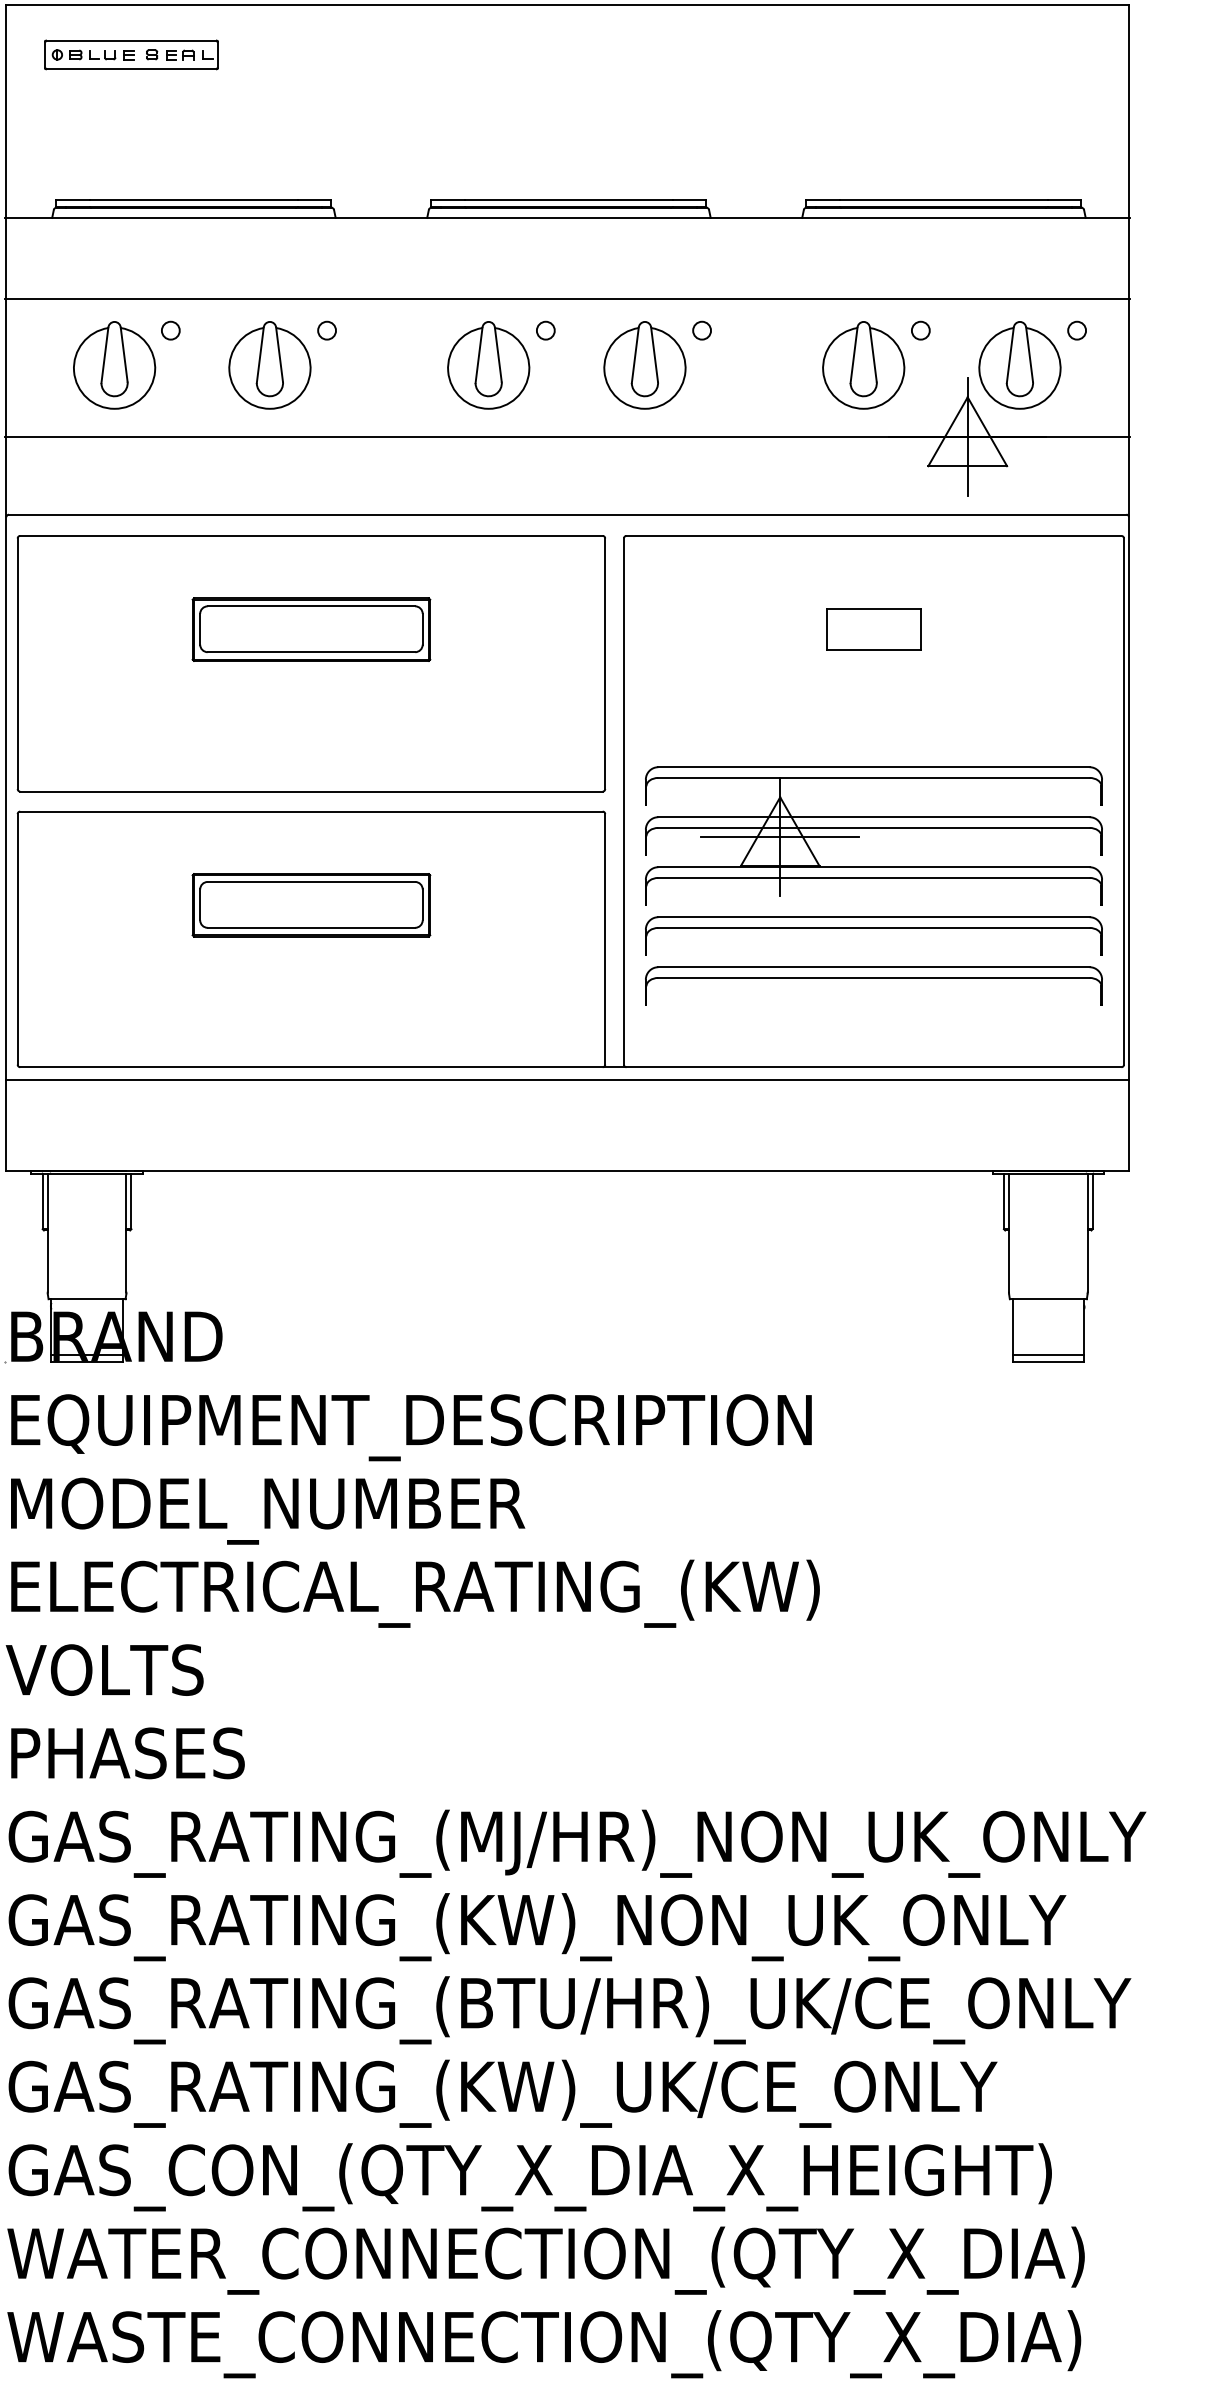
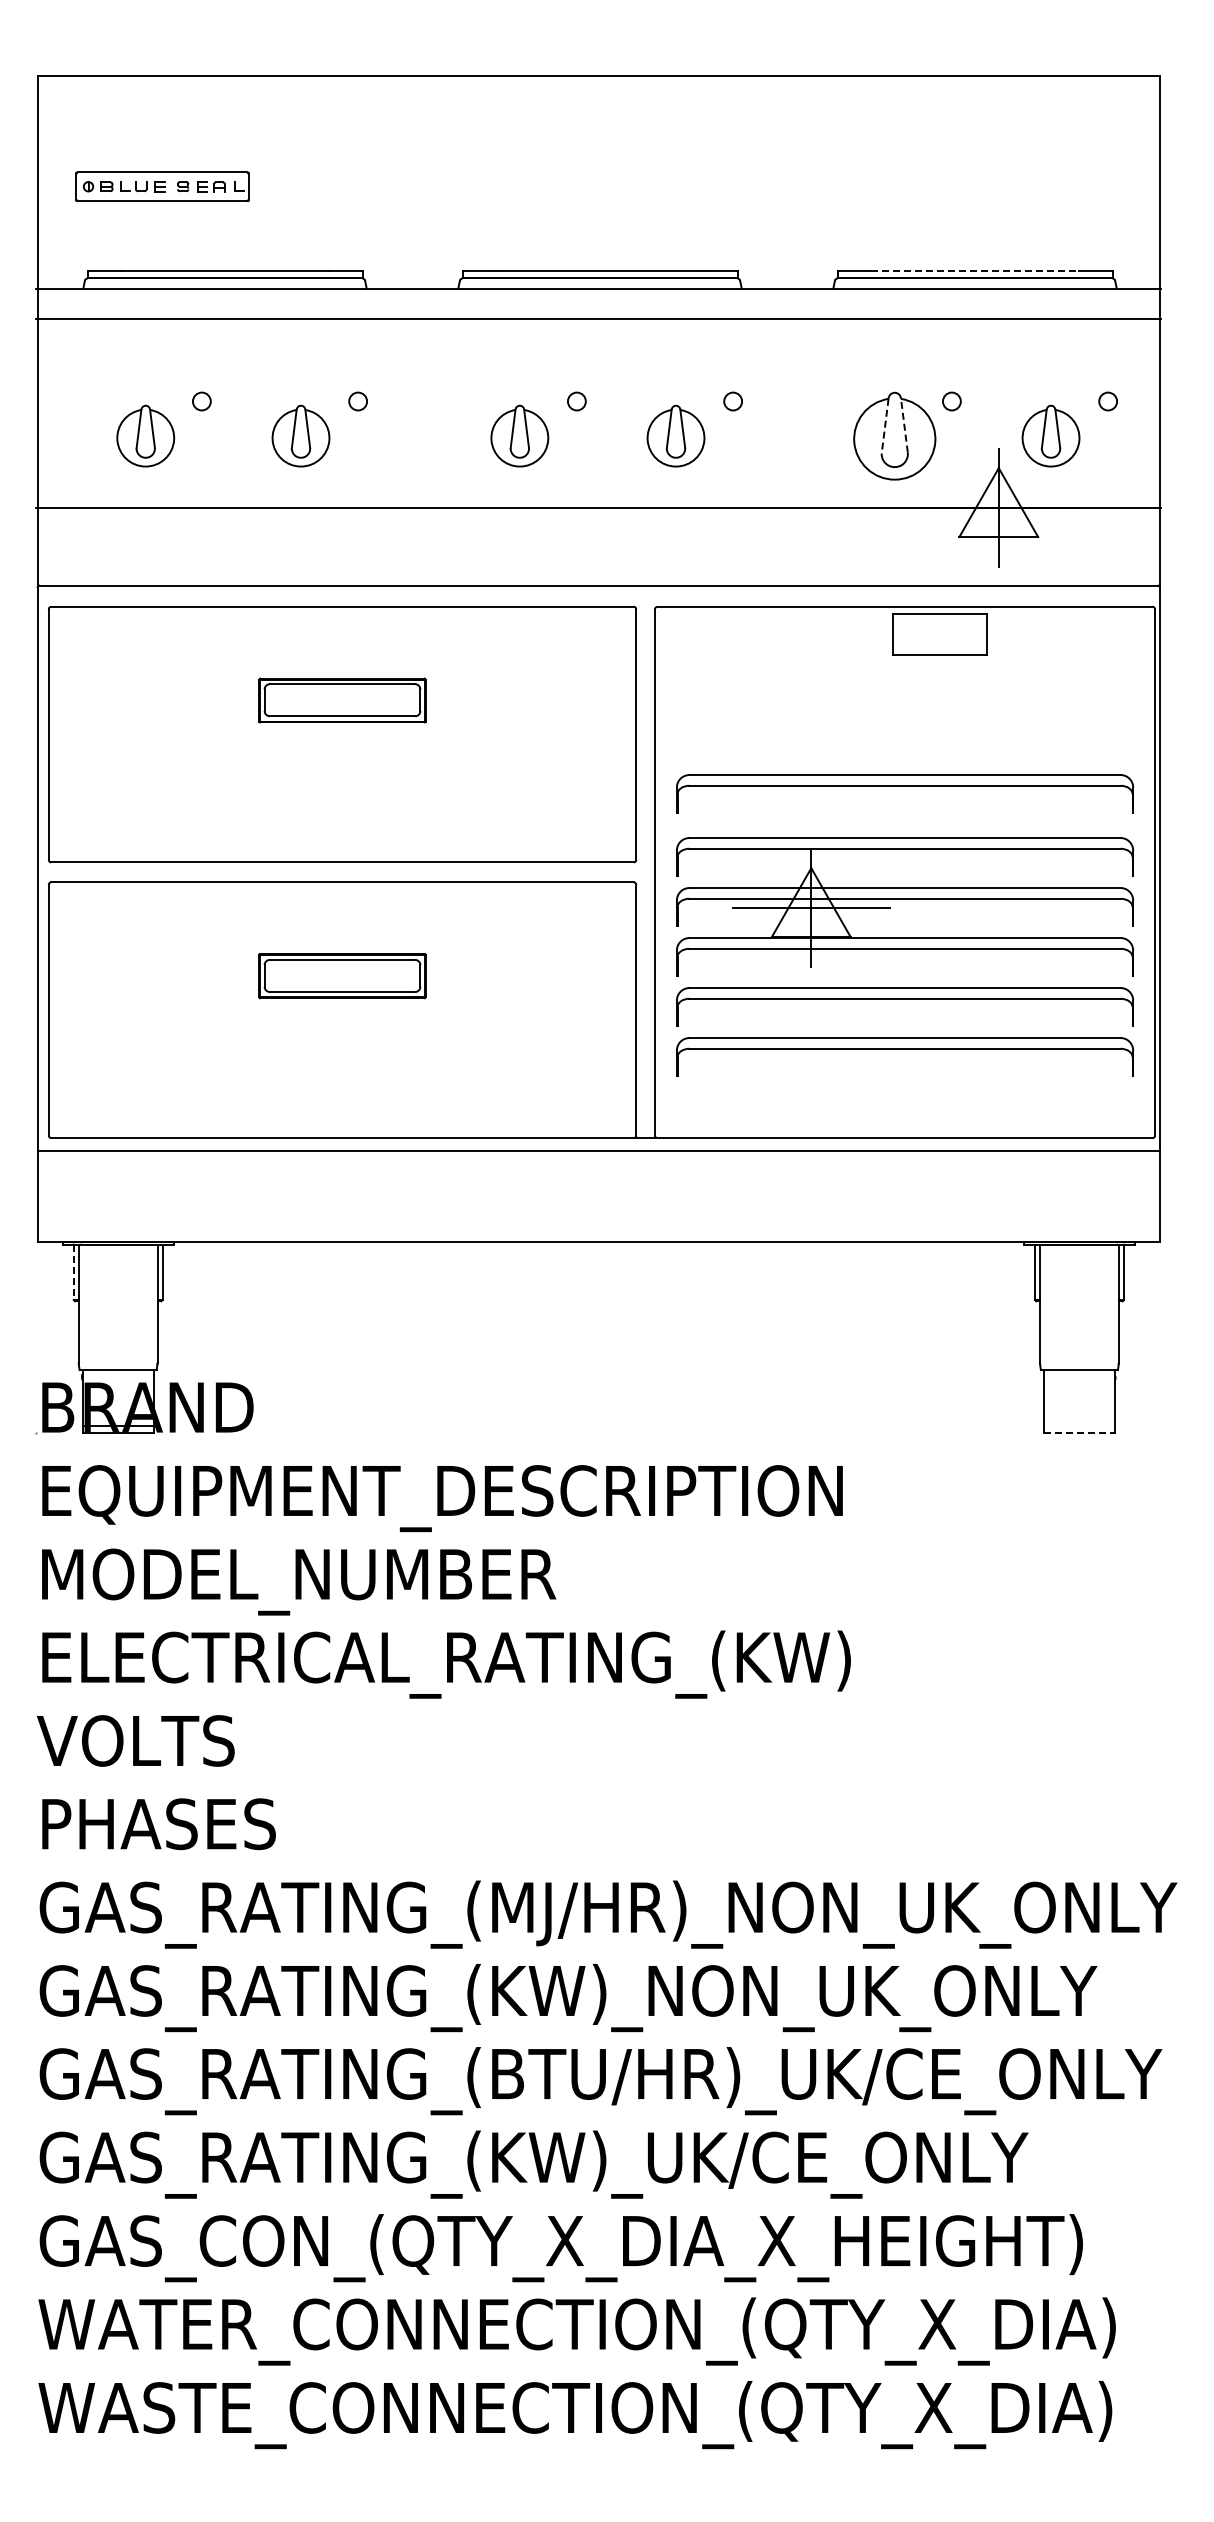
part: (131, 54) -> (162, 186), moved
line: (944, 199) -> (975, 270), solid -> dashed
line: (567, 299) -> (598, 319), moved
line: (873, 354) -> (904, 425), solid -> dashed
line: (854, 355) -> (885, 426), solid -> dashed
part: (114, 364) -> (145, 435), size x0.7
part: (269, 364) -> (300, 435), size x0.7
part: (488, 364) -> (519, 435), size x0.7
part: (644, 364) -> (675, 435), size x0.7
part: (1019, 364) -> (1050, 435), size x0.7
part: (311, 629) -> (342, 700), size x0.7
part: (873, 629) -> (939, 634), moved
part: (873, 715) -> (904, 786), added
part: (311, 905) -> (342, 976), size x0.7
line: (42, 1201) -> (73, 1272), solid -> dashed
line: (1048, 1355) -> (1079, 1426), removed
line: (1048, 1361) -> (1079, 1432), solid -> dashed

